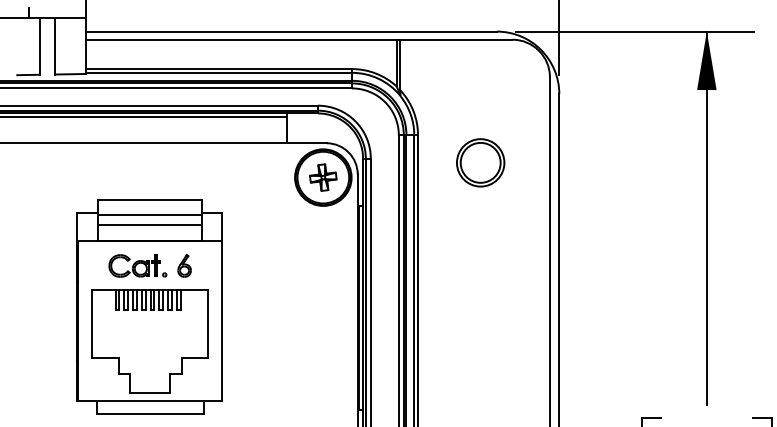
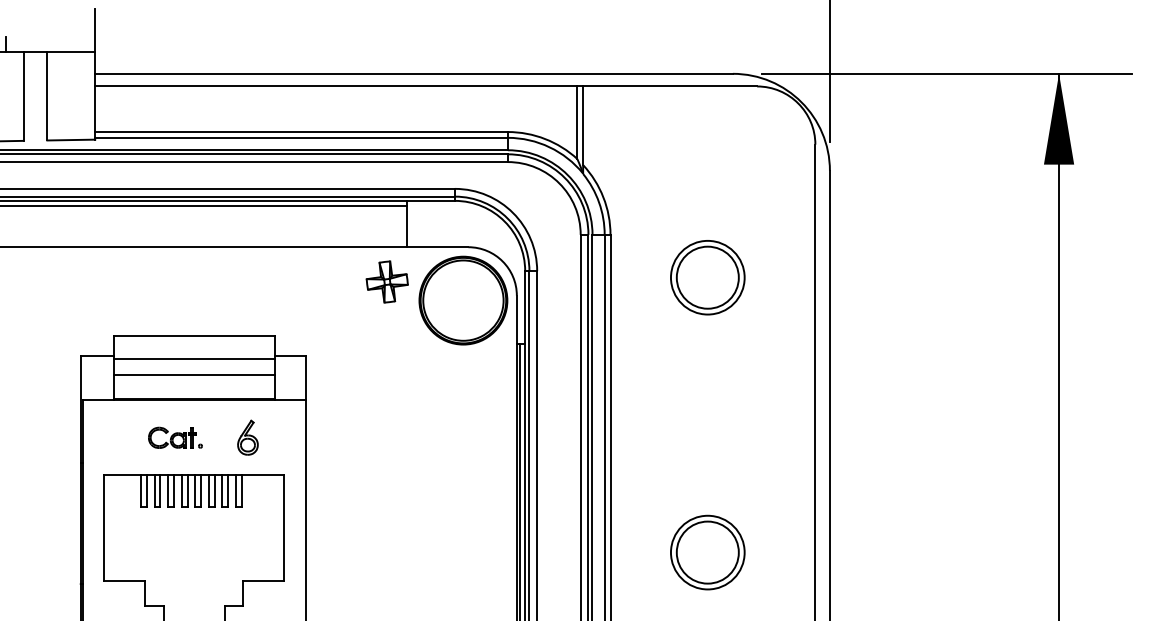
part: (323, 177) -> (387, 281), moved
part: (137, 265) -> (174, 437), size x0.6
part: (480, 339) -> (707, 552), added

